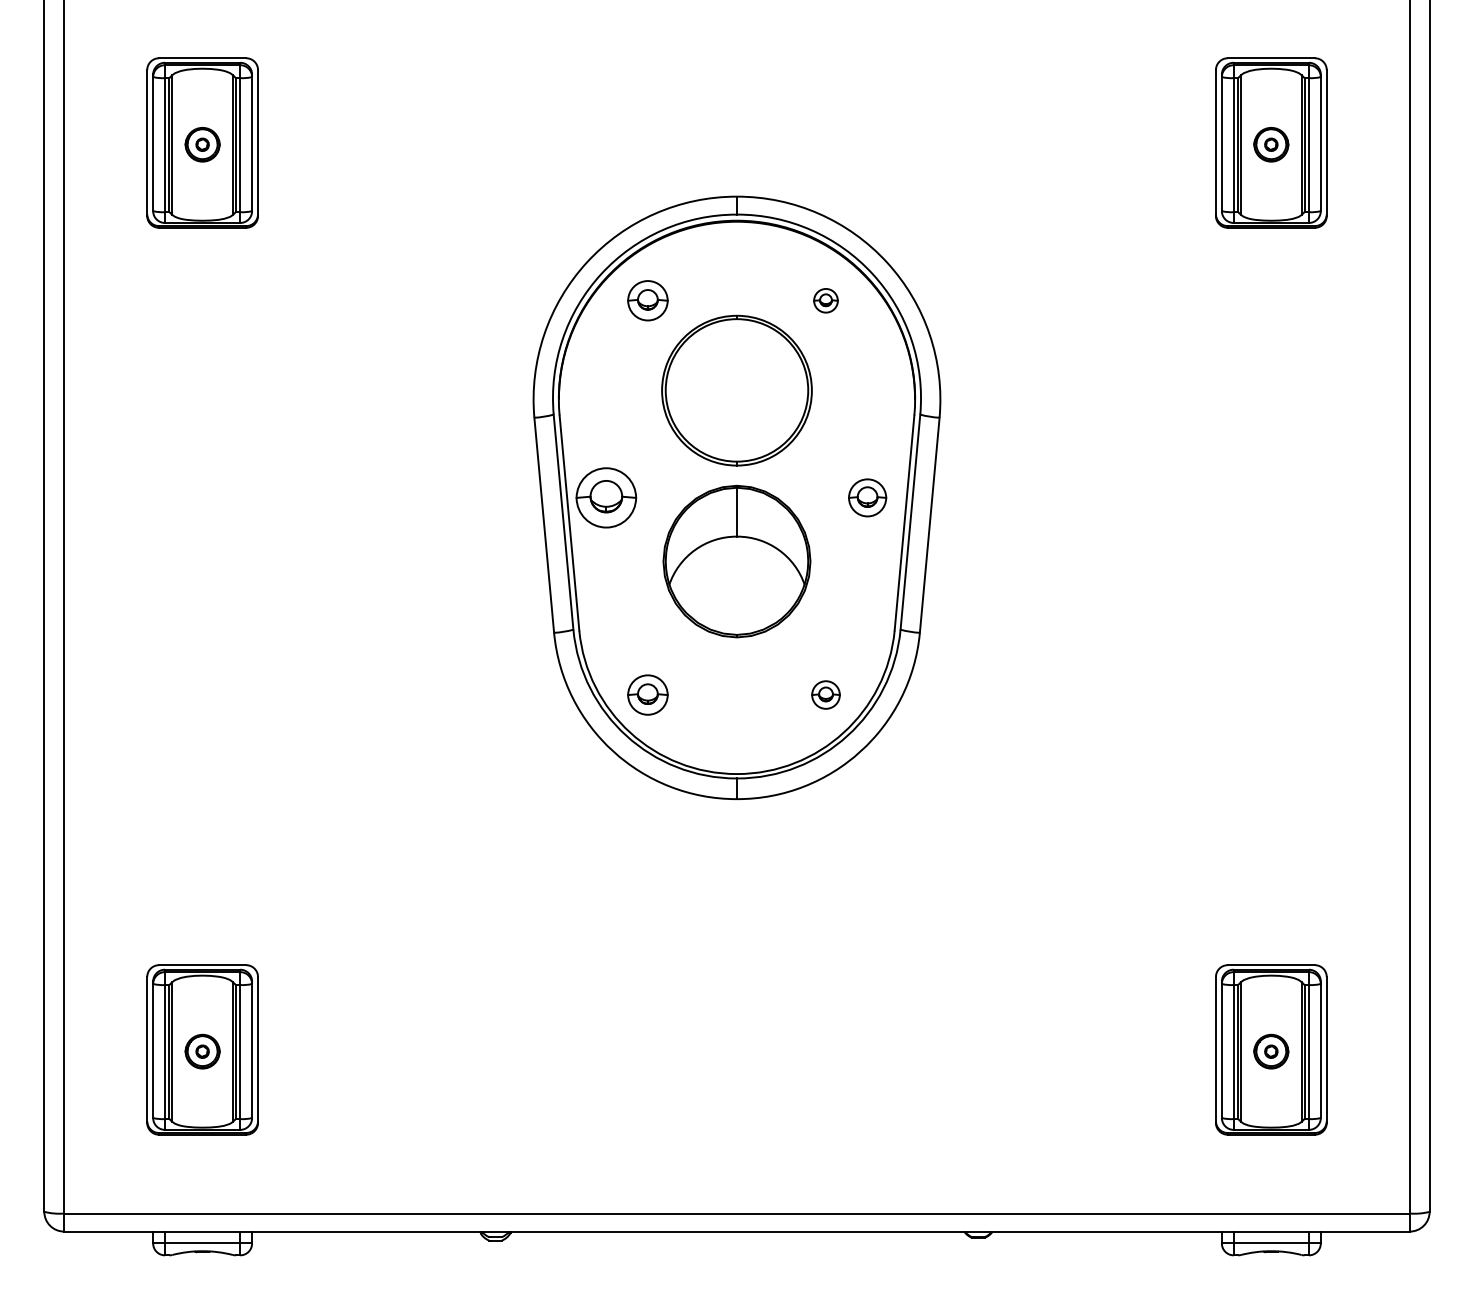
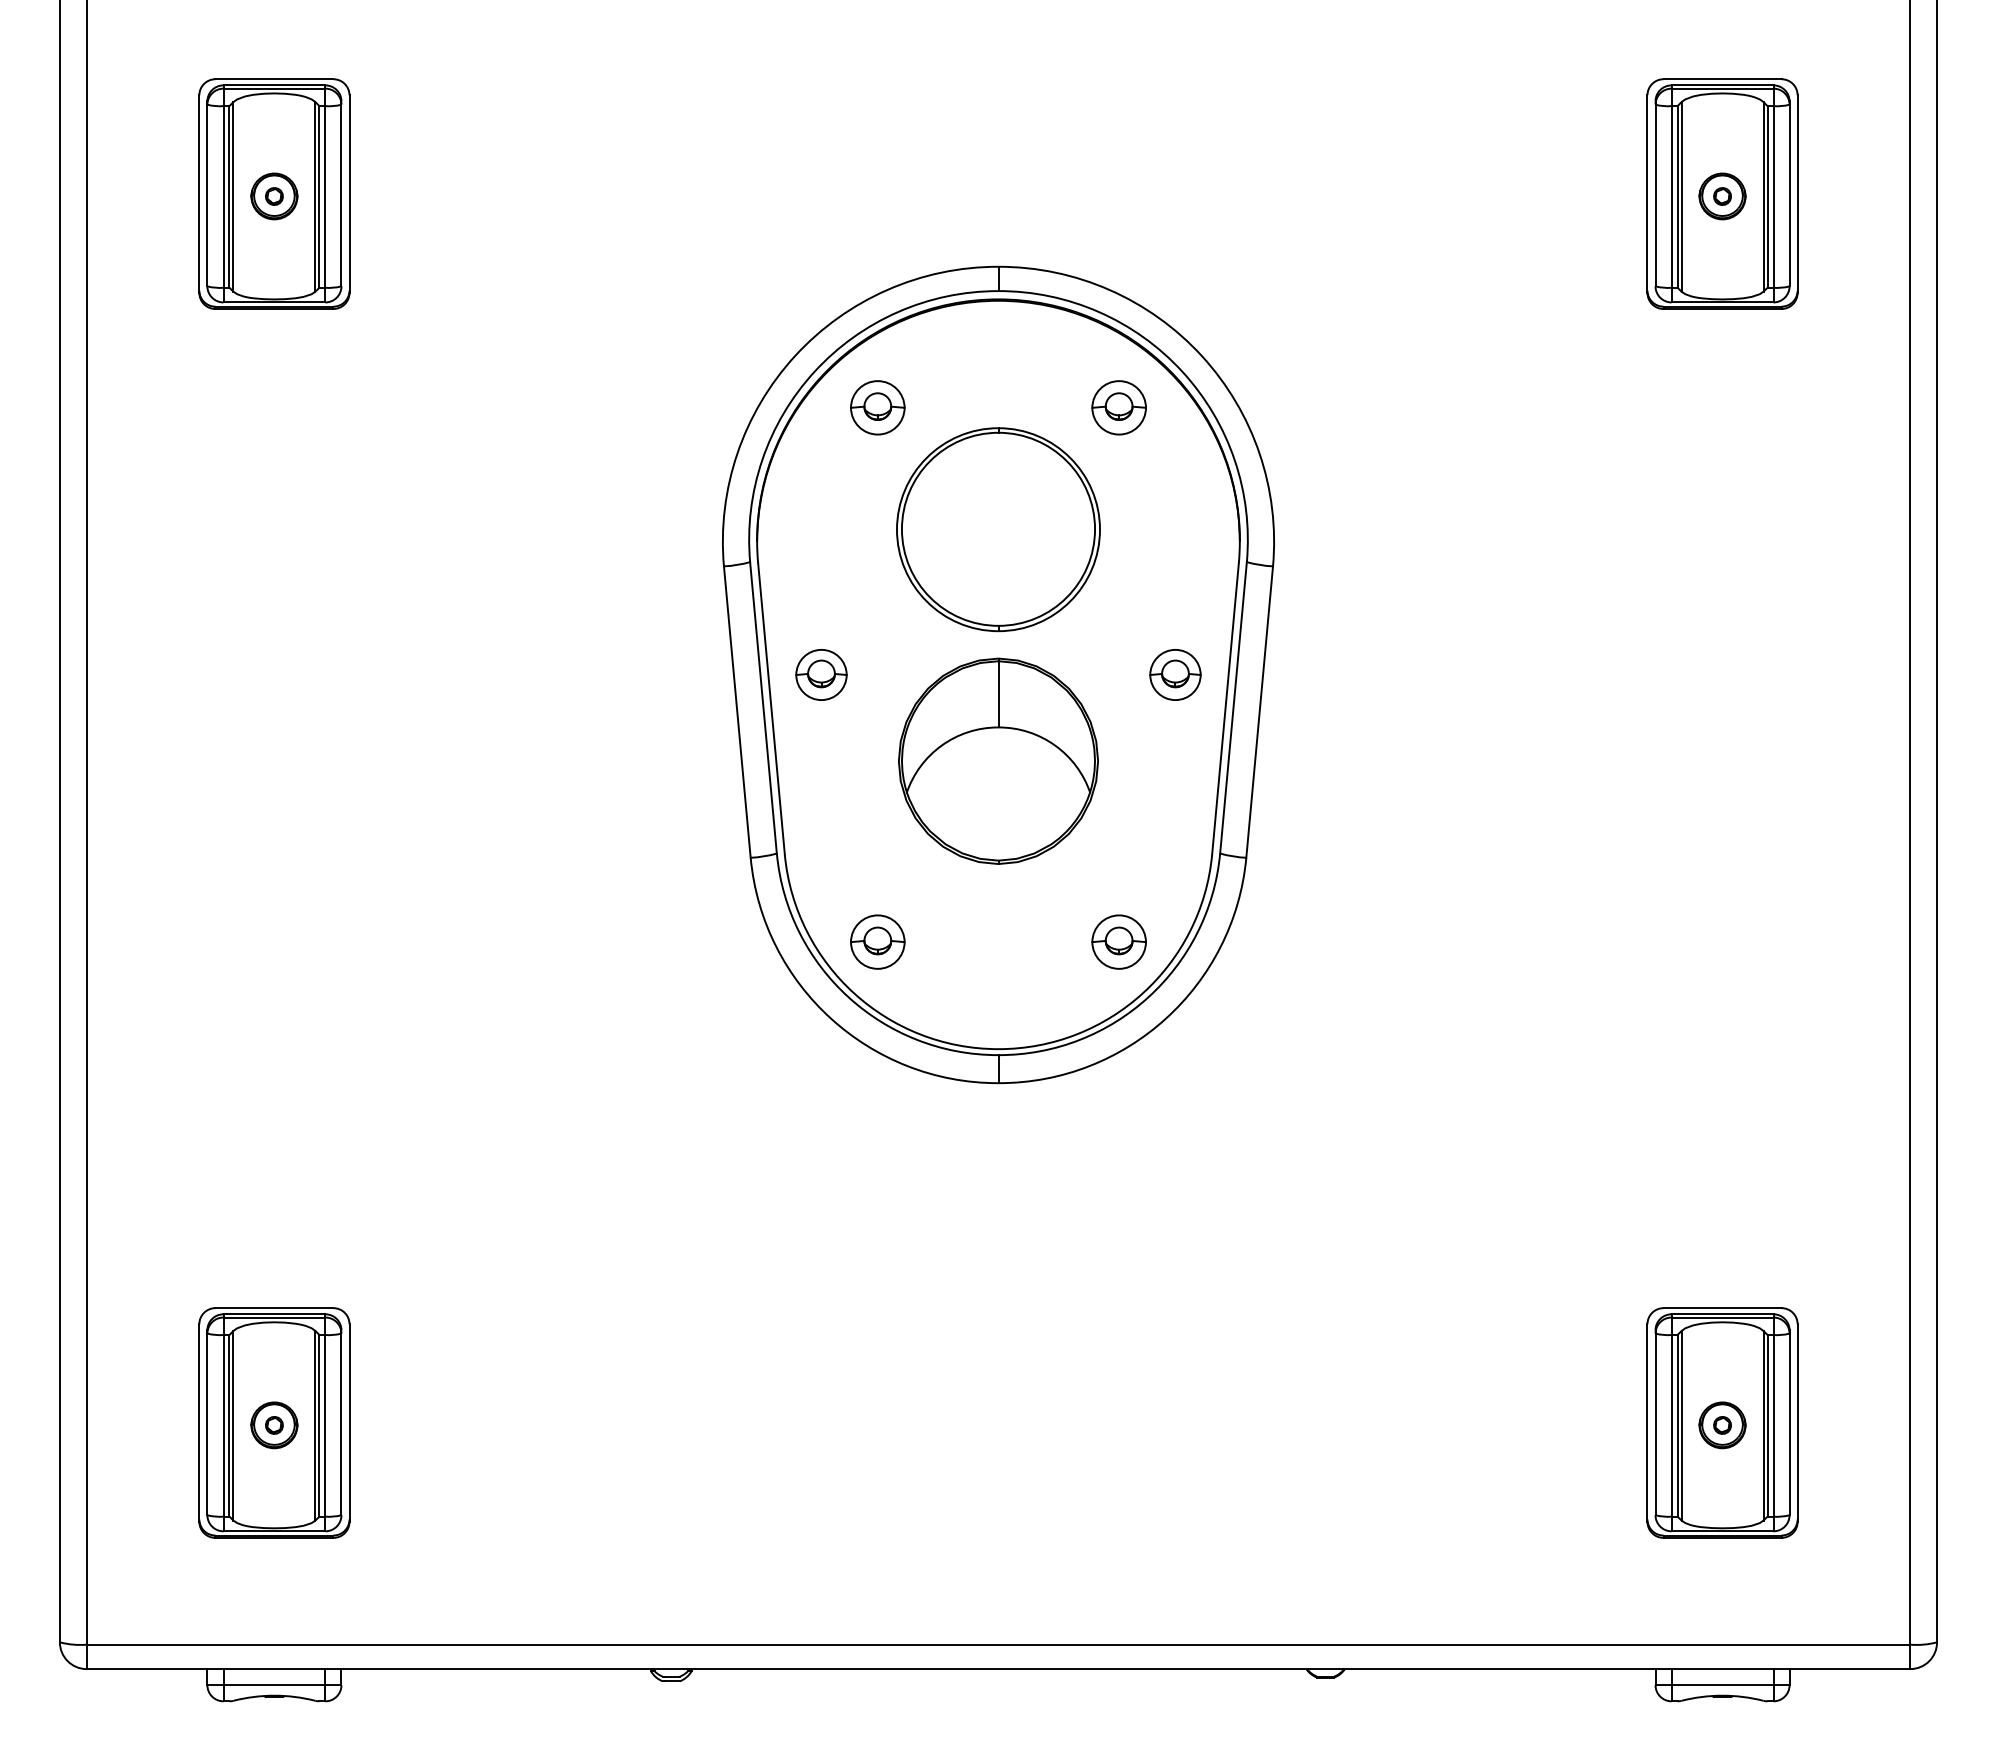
part: (825, 300) -> (1118, 407), size x1.67
part: (606, 497) -> (821, 674), size x0.62
part: (825, 694) -> (1118, 941), size x1.43

